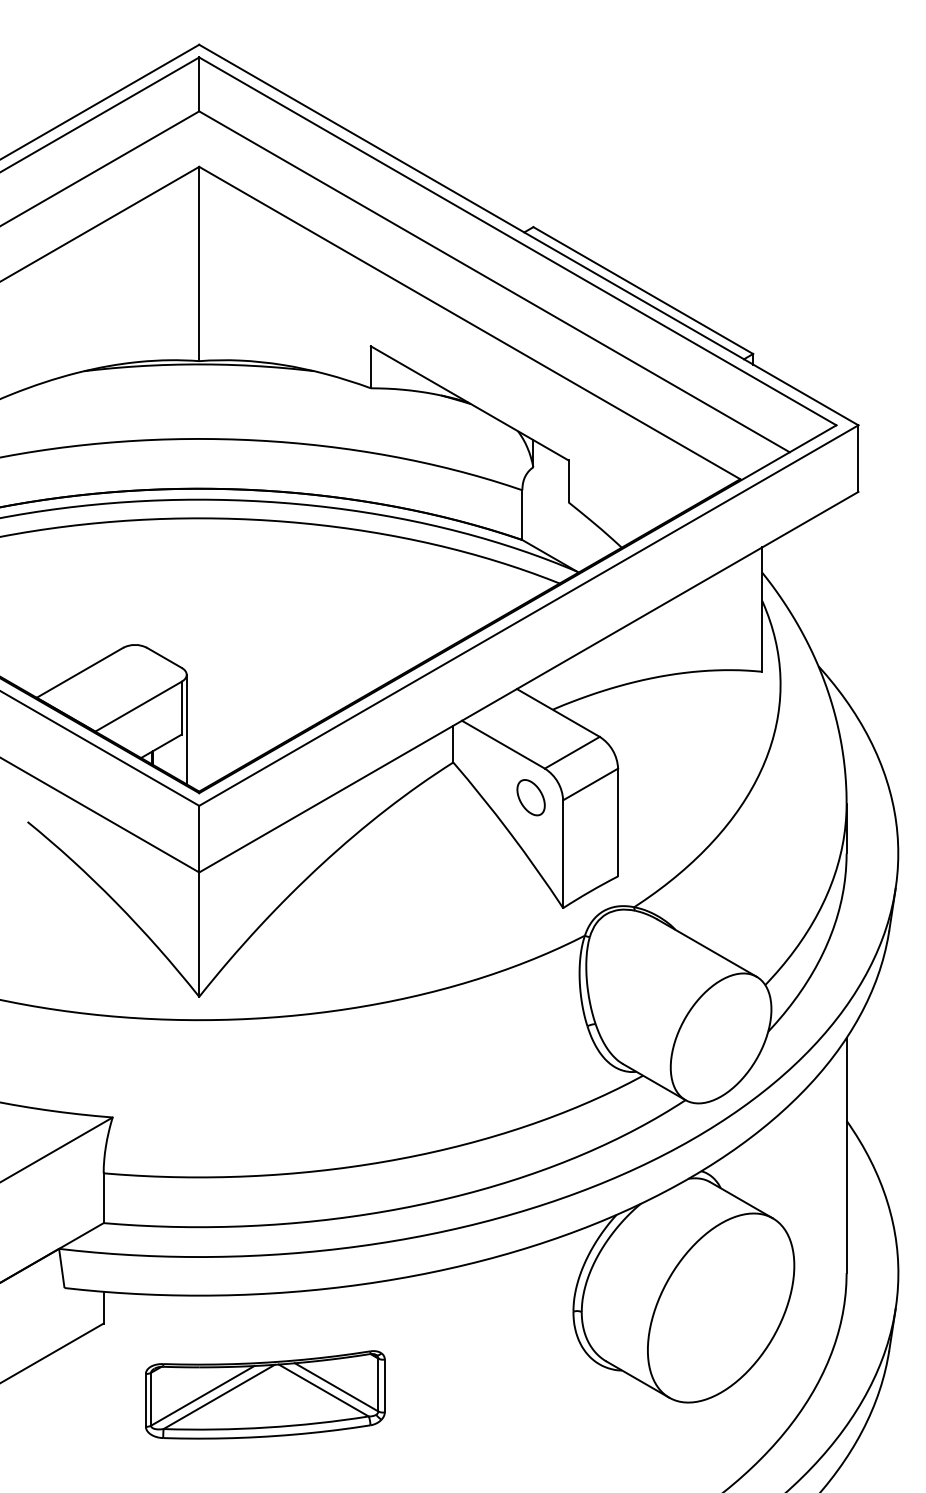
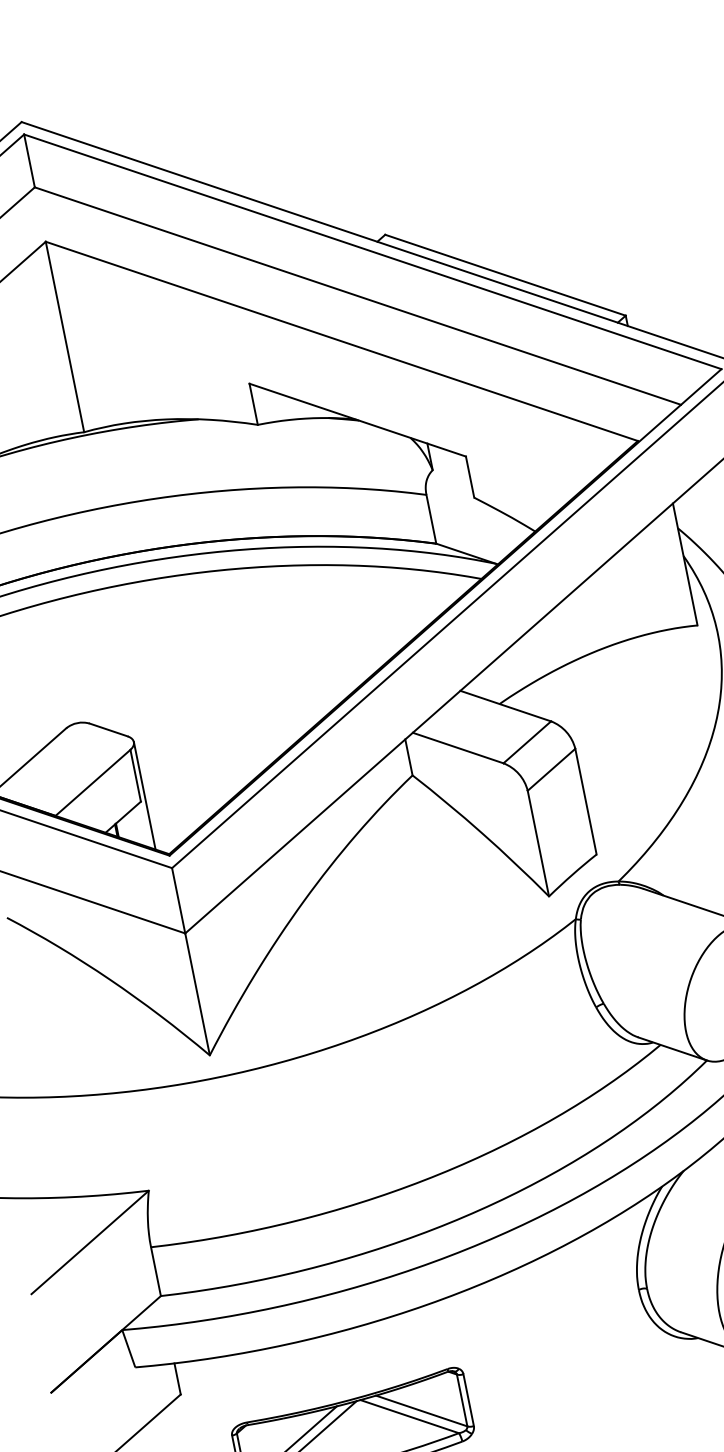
part: (530, 797) -> (495, 794), removed

